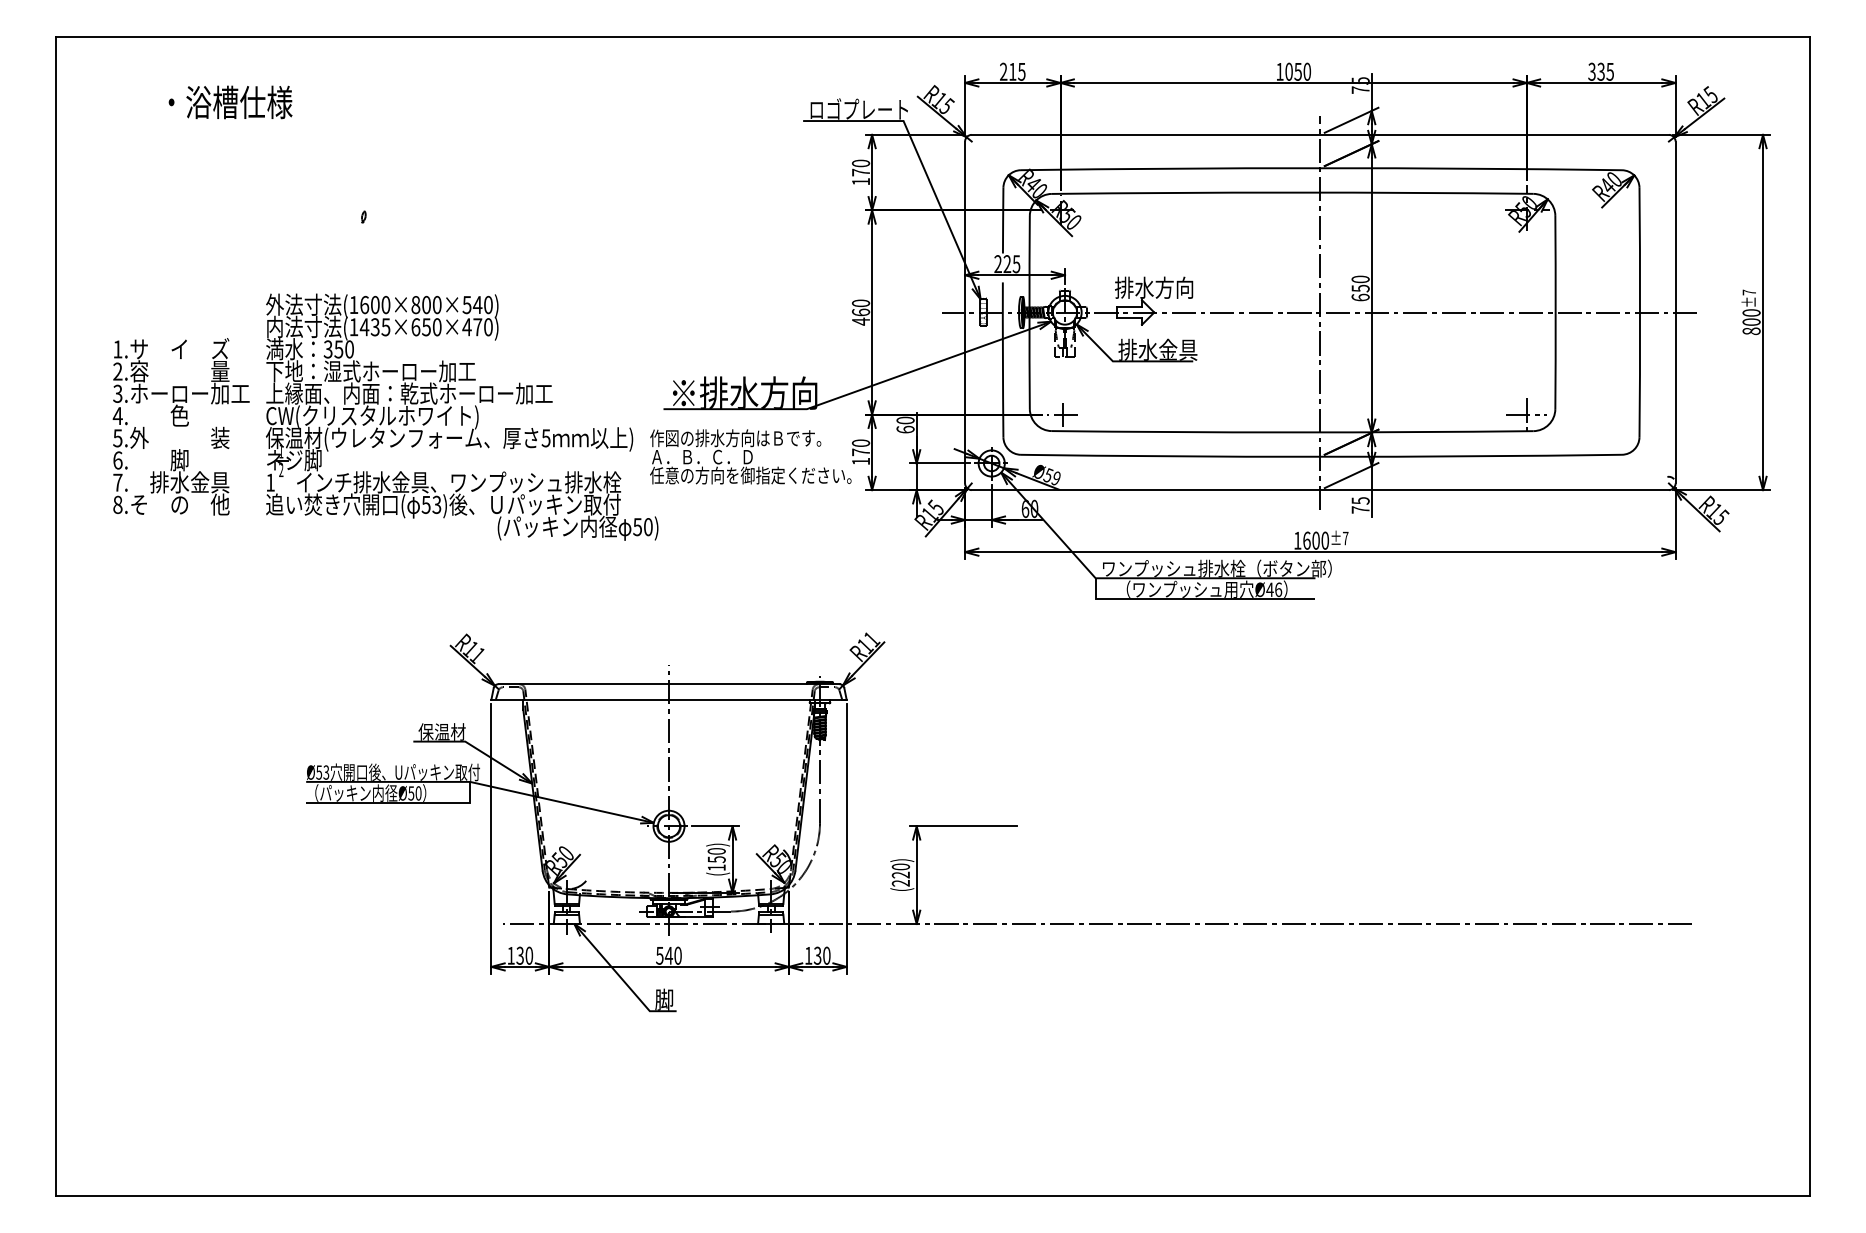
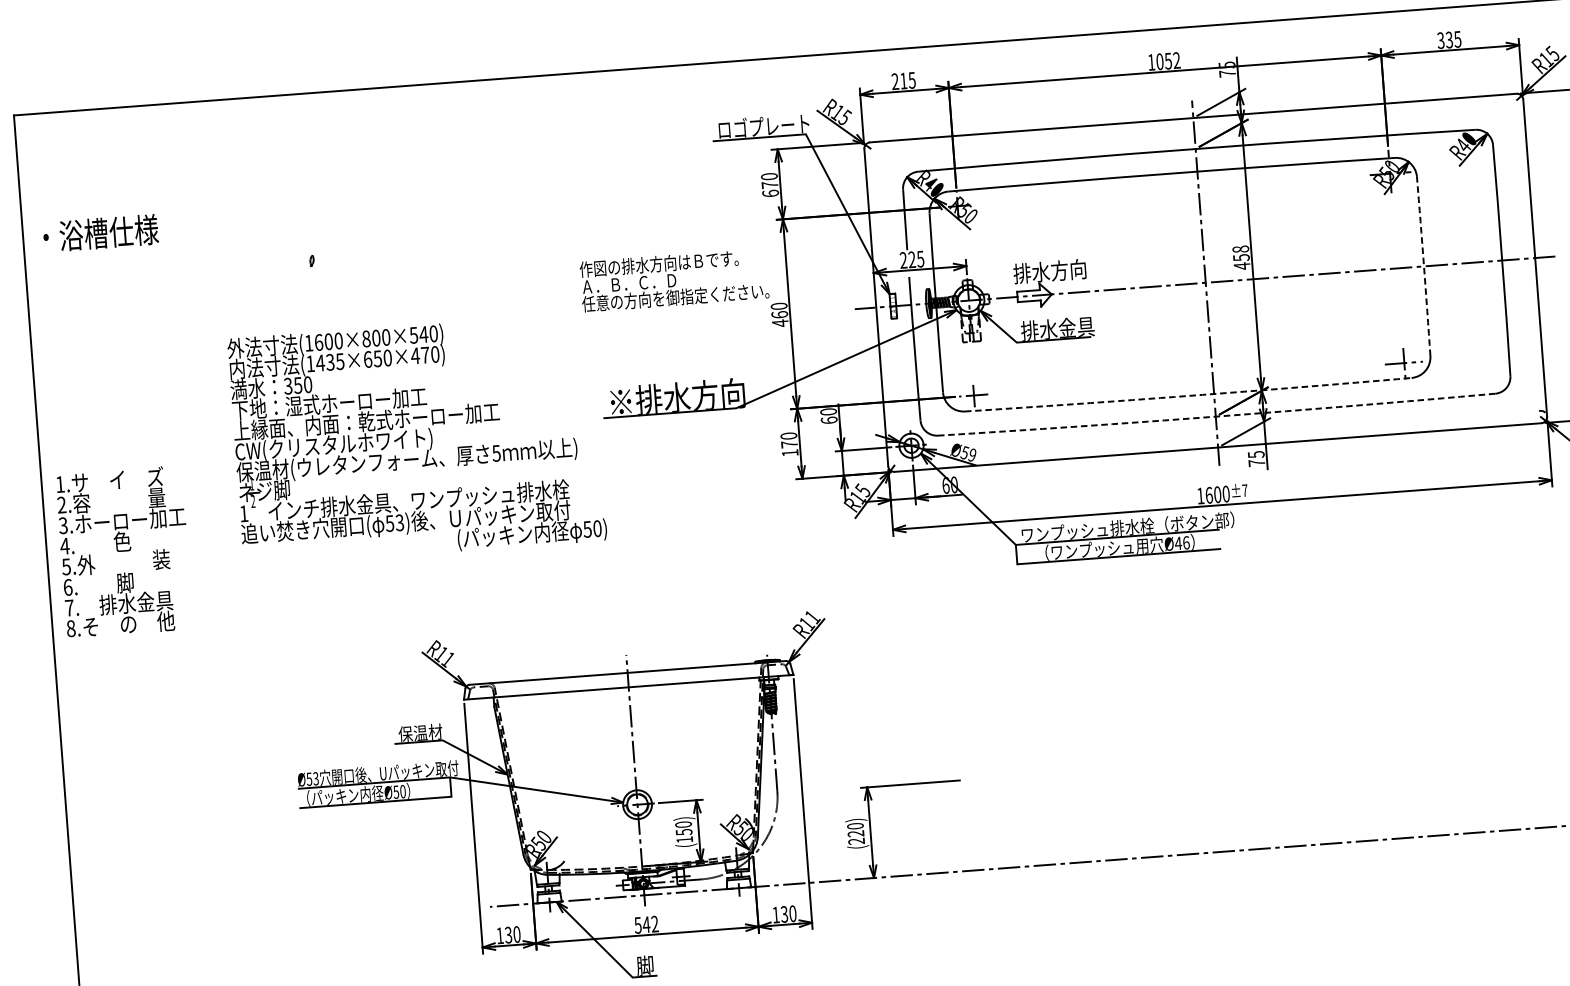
text: (1307, 71) -> (1177, 60), 1050 -> 1052
text: (230, 102) -> (100, 233), moved
text: (861, 181) -> (771, 193), 170 -> 670
text: (1360, 288) -> (1241, 257), 650 -> 458
arc: (1555, 312) -> (1423, 266), solid -> dashed
text: (180, 426) -> (123, 551), moved
arc: (1292, 432) -> (1188, 396), solid -> dashed
text: (750, 456) -> (674, 279), moved
arc: (1321, 456) -> (1216, 416), solid -> dashed
text: (677, 955) -> (654, 923), 540 -> 542

